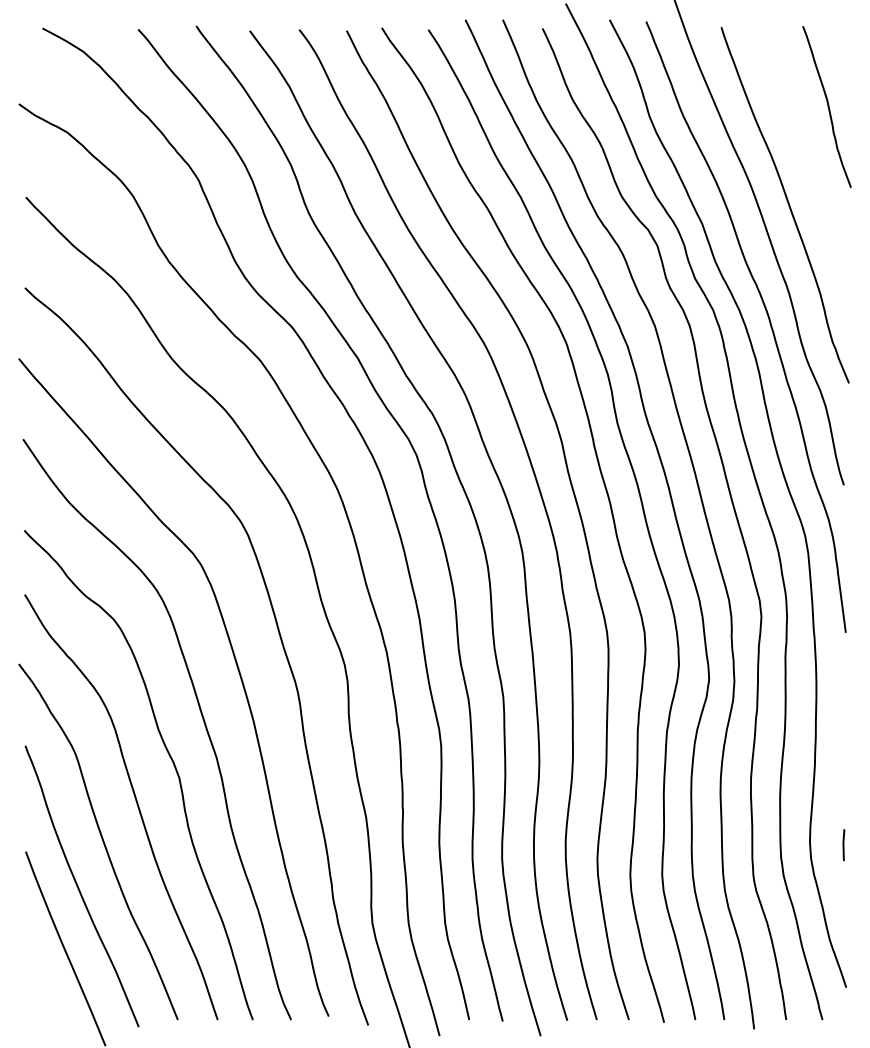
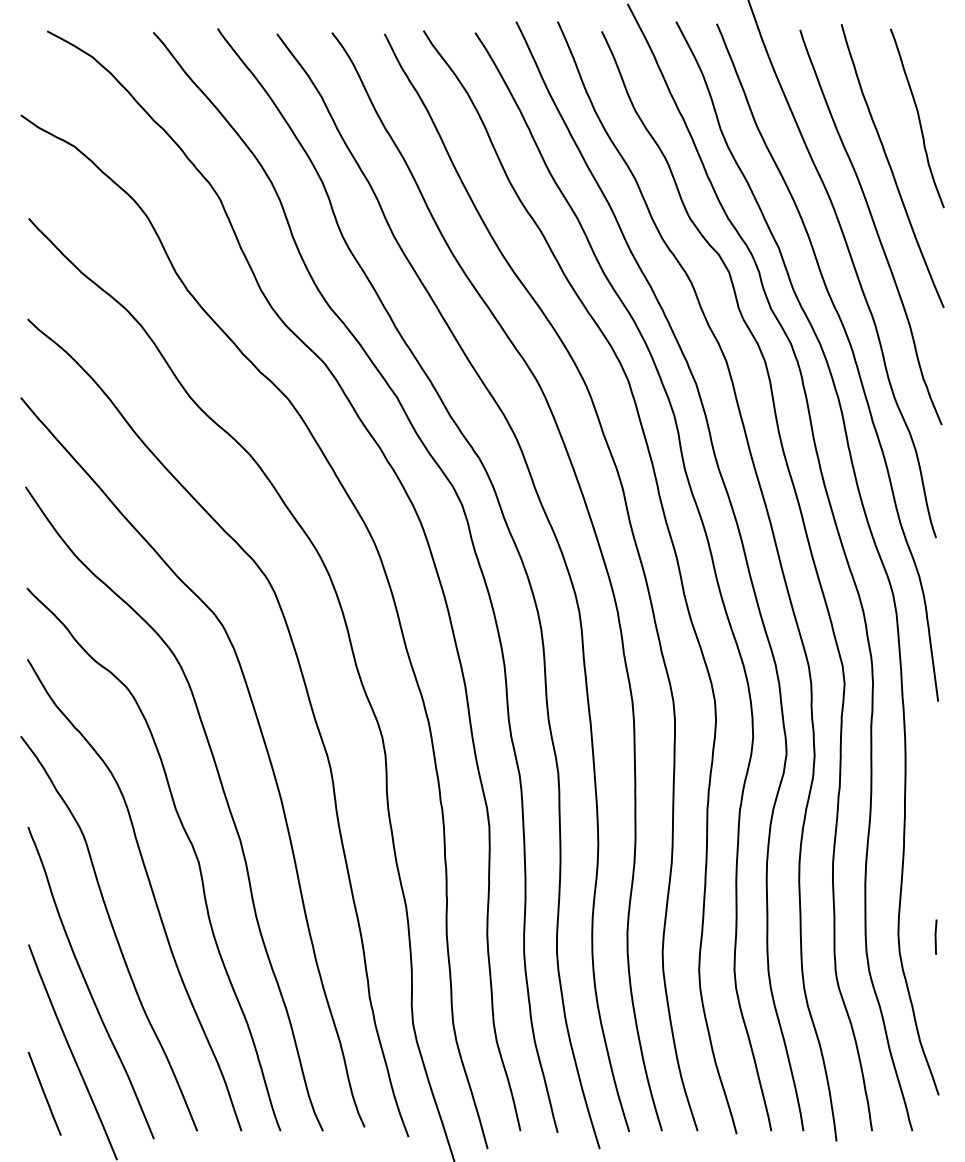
curve: (803, 149) -> (891, 165), added
line: (40, 986) -> (44, 1094), added

